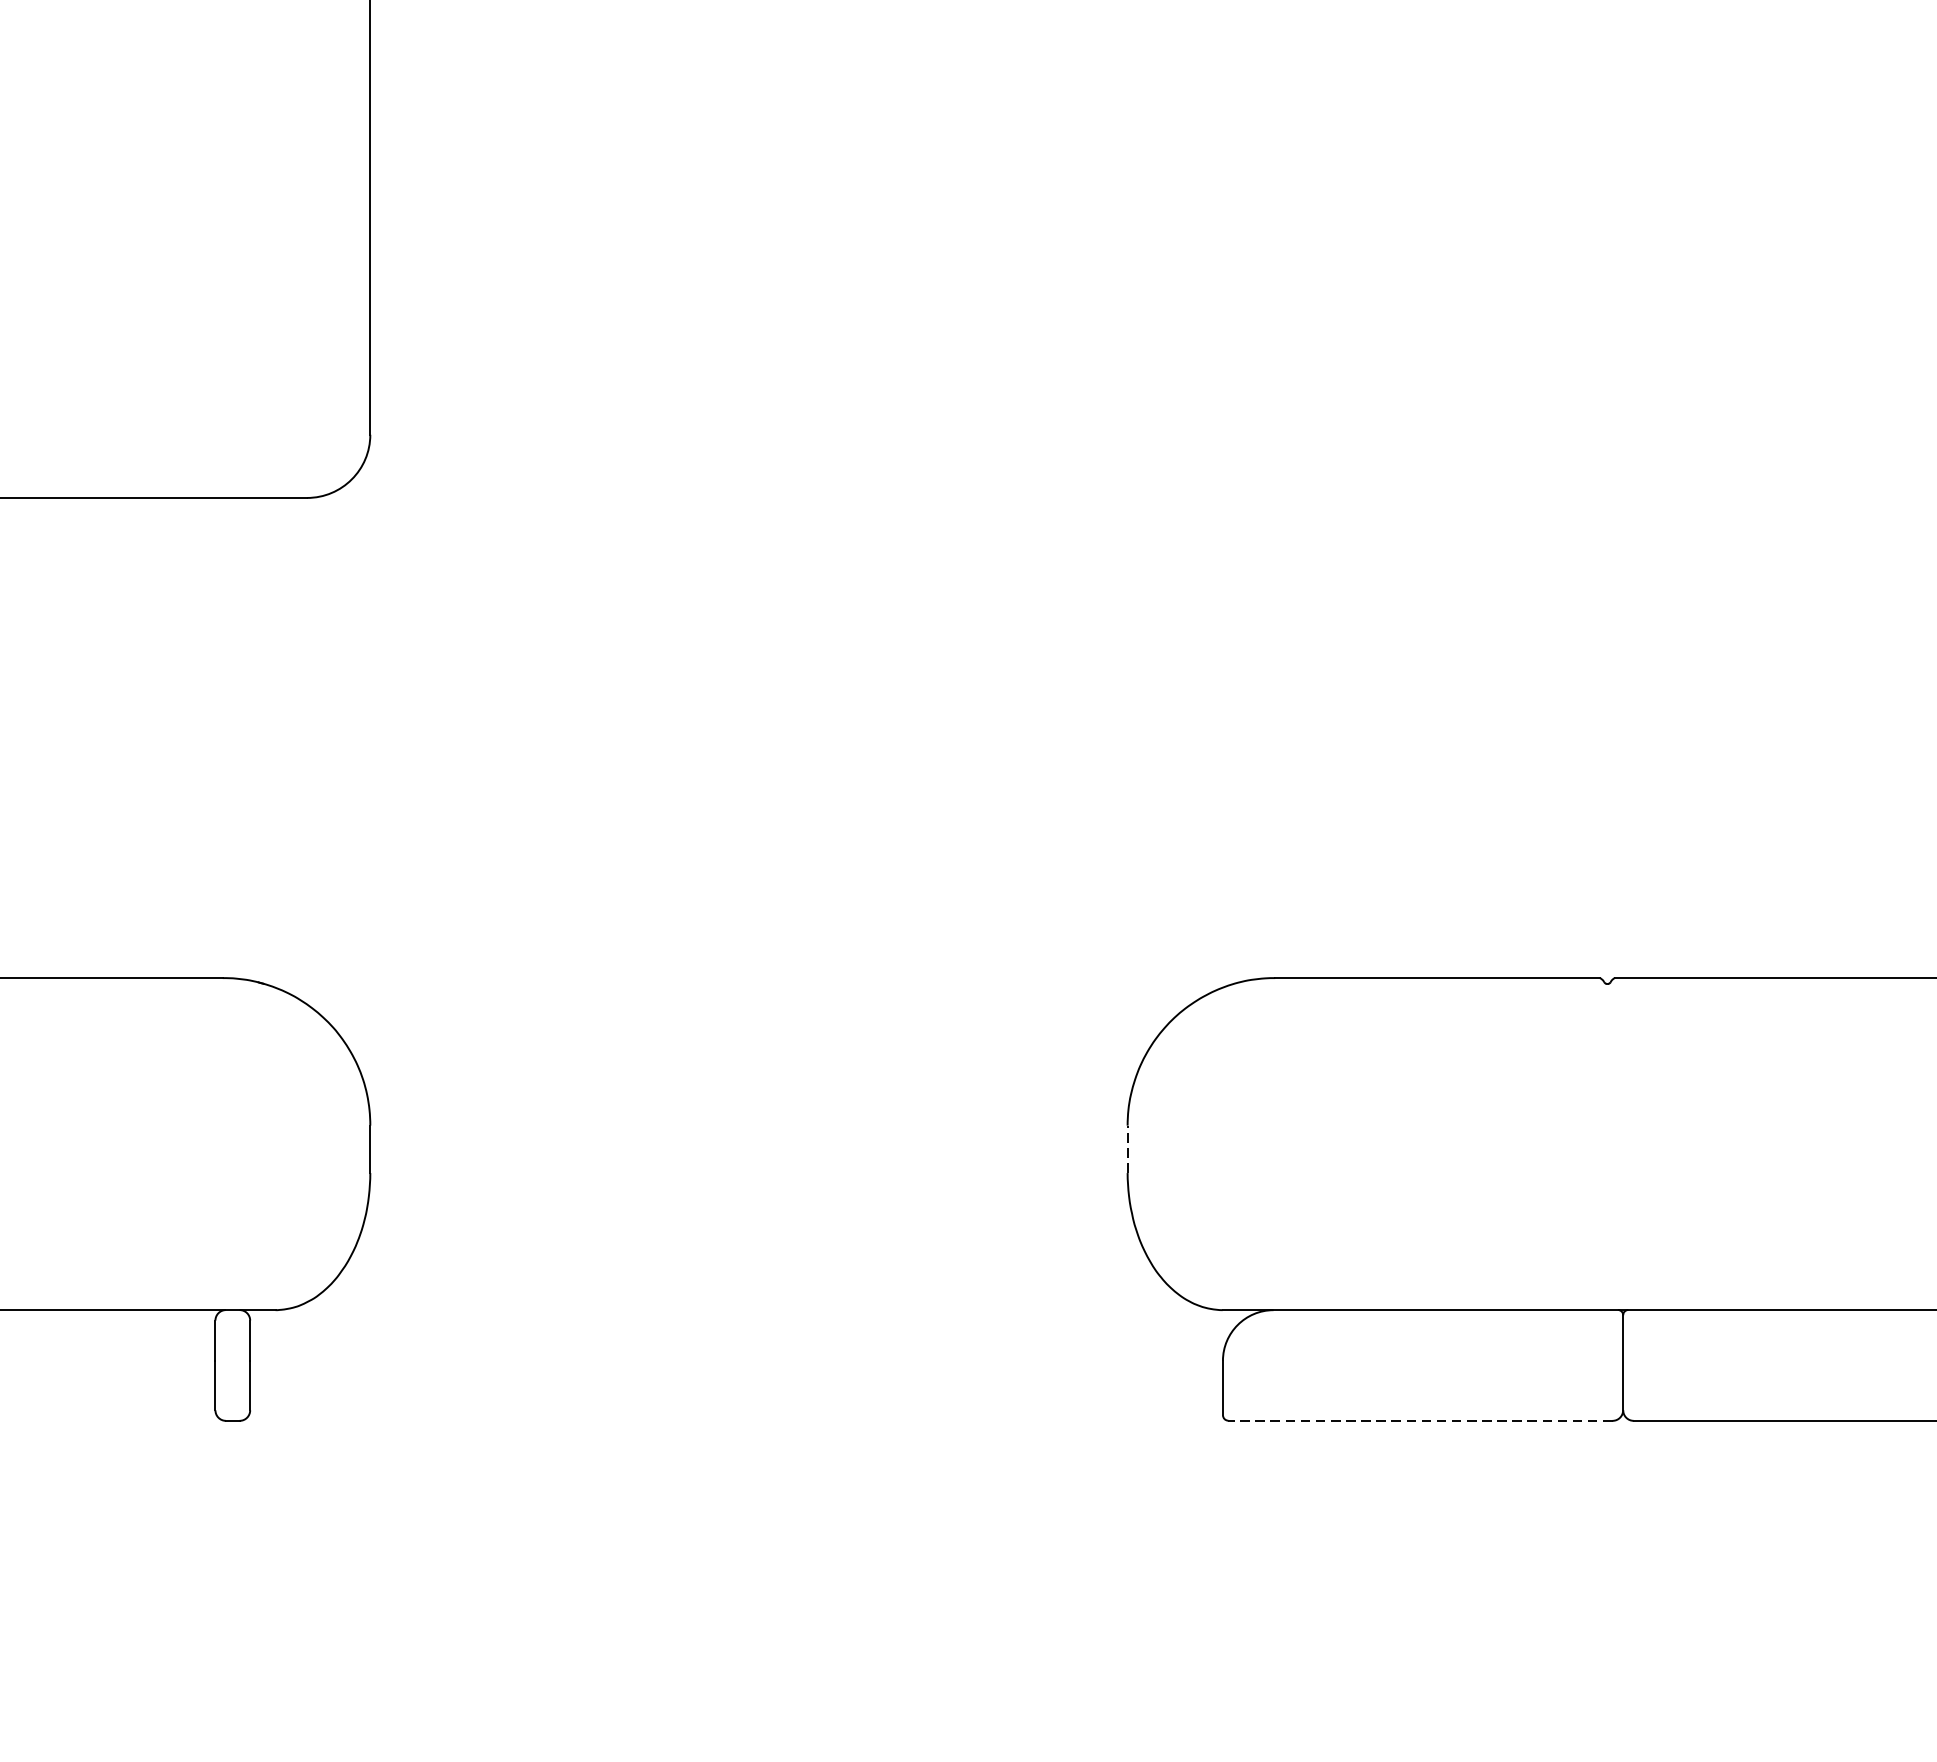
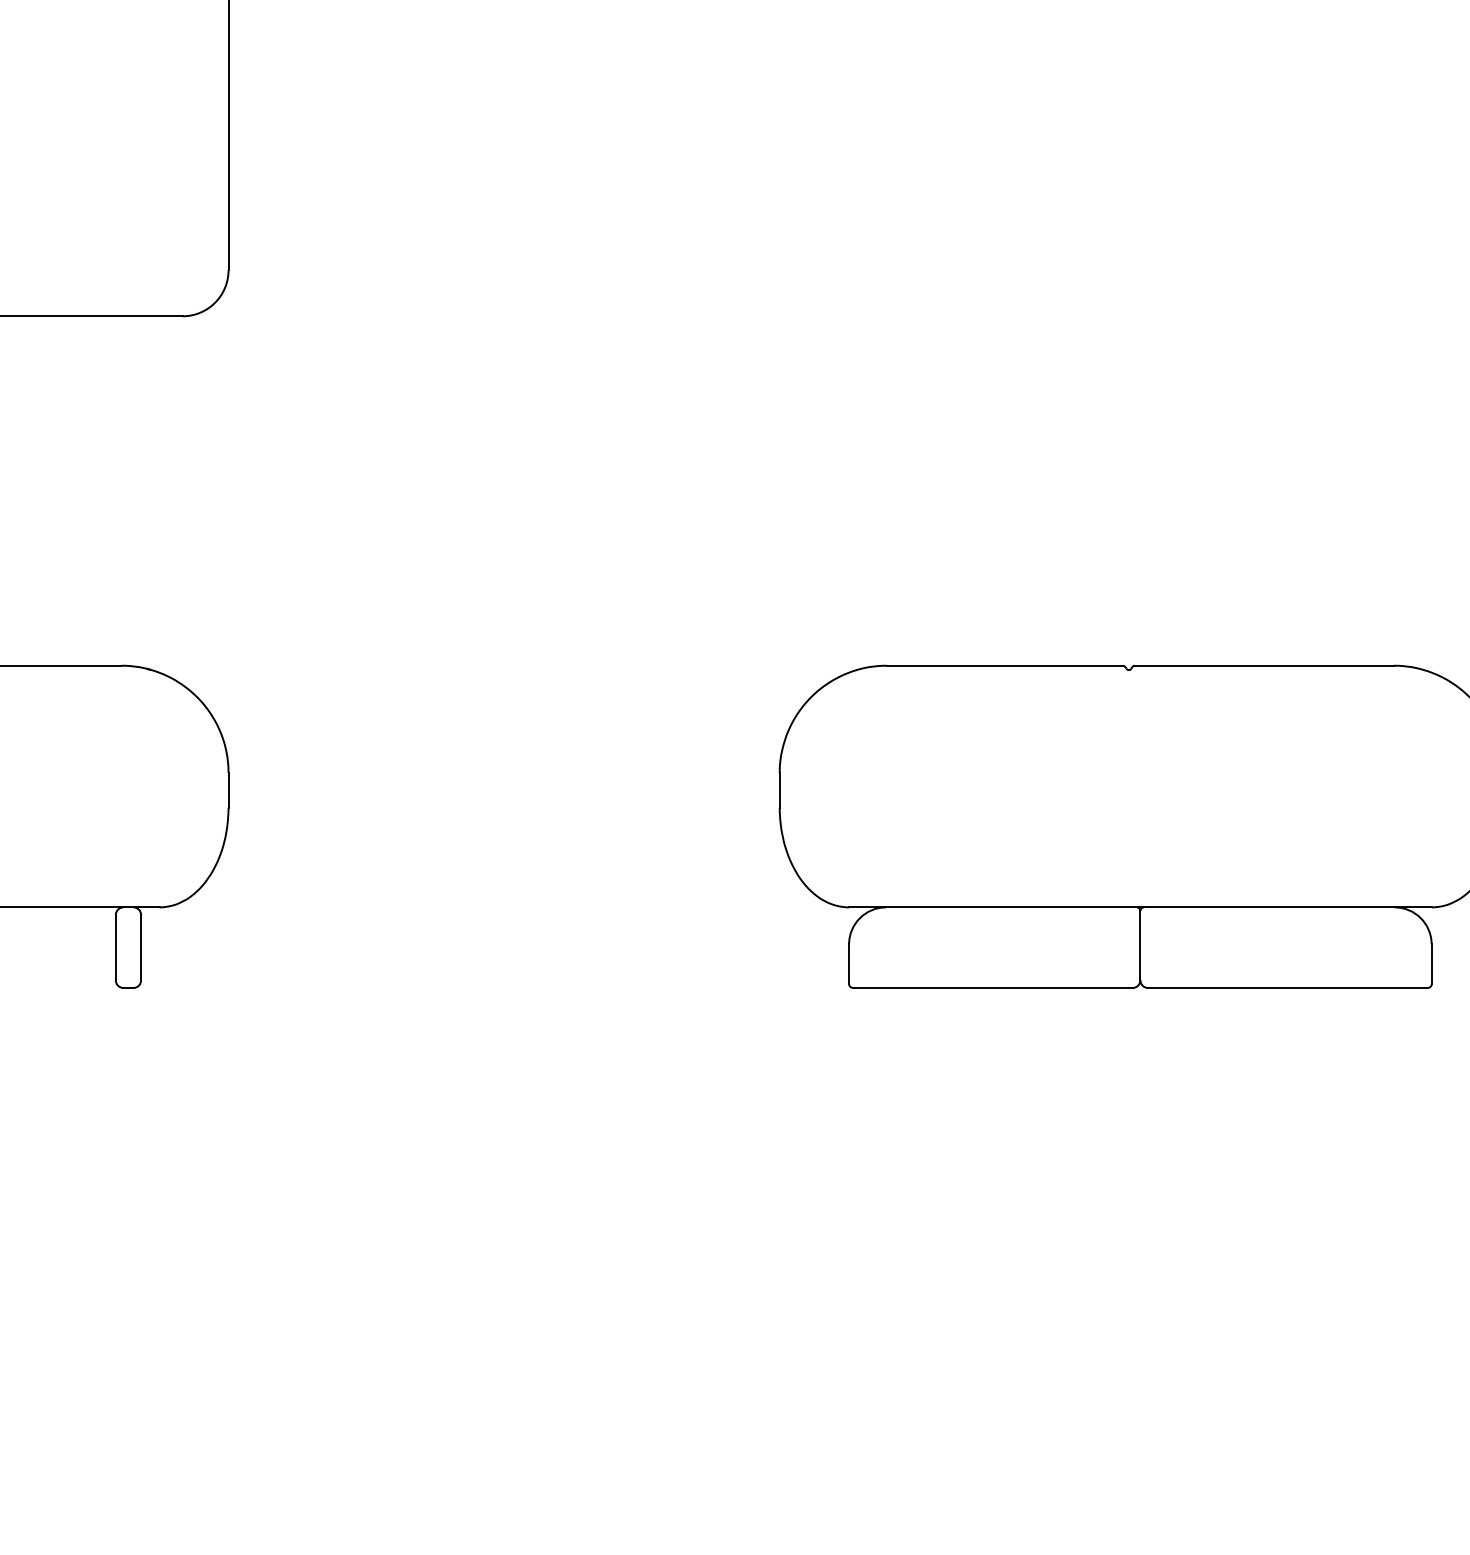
line: (1127, 1148) -> (779, 789), dashed -> solid
line: (1419, 1420) -> (992, 987), dashed -> solid

